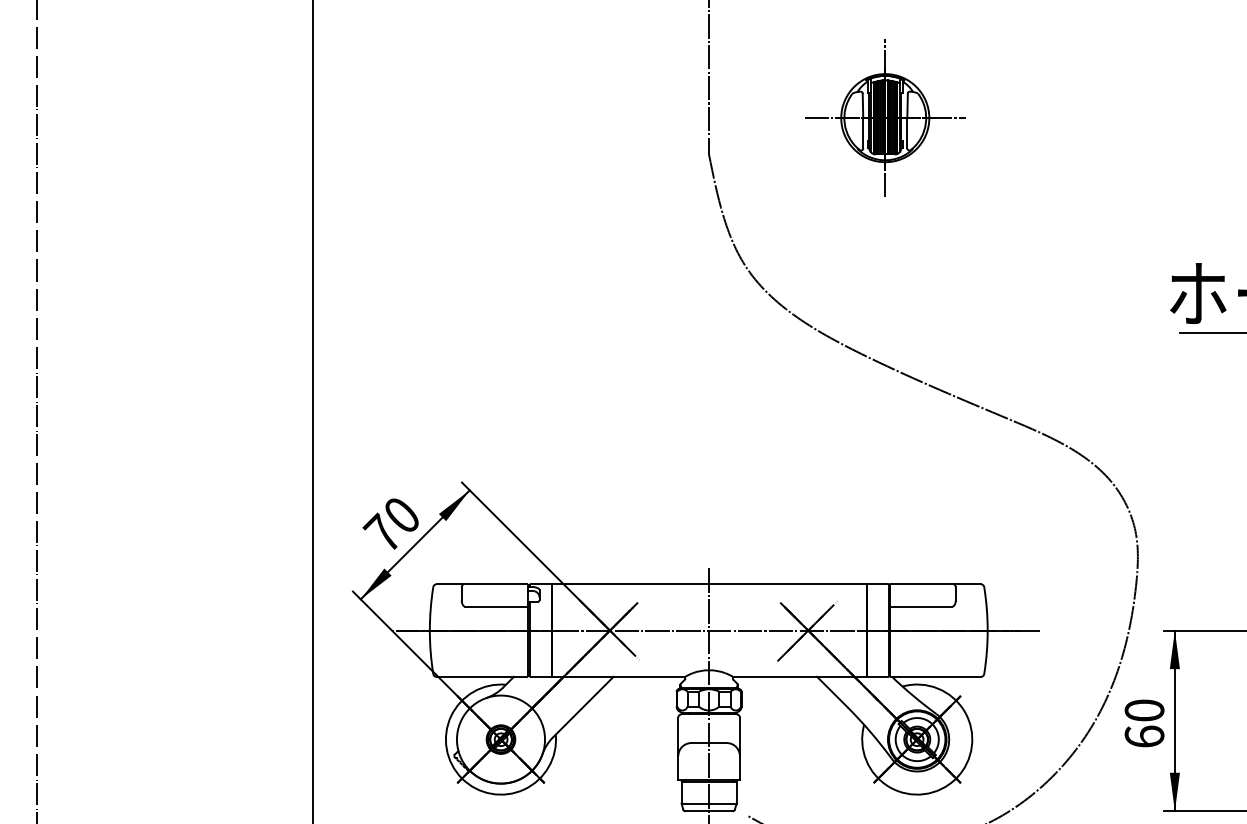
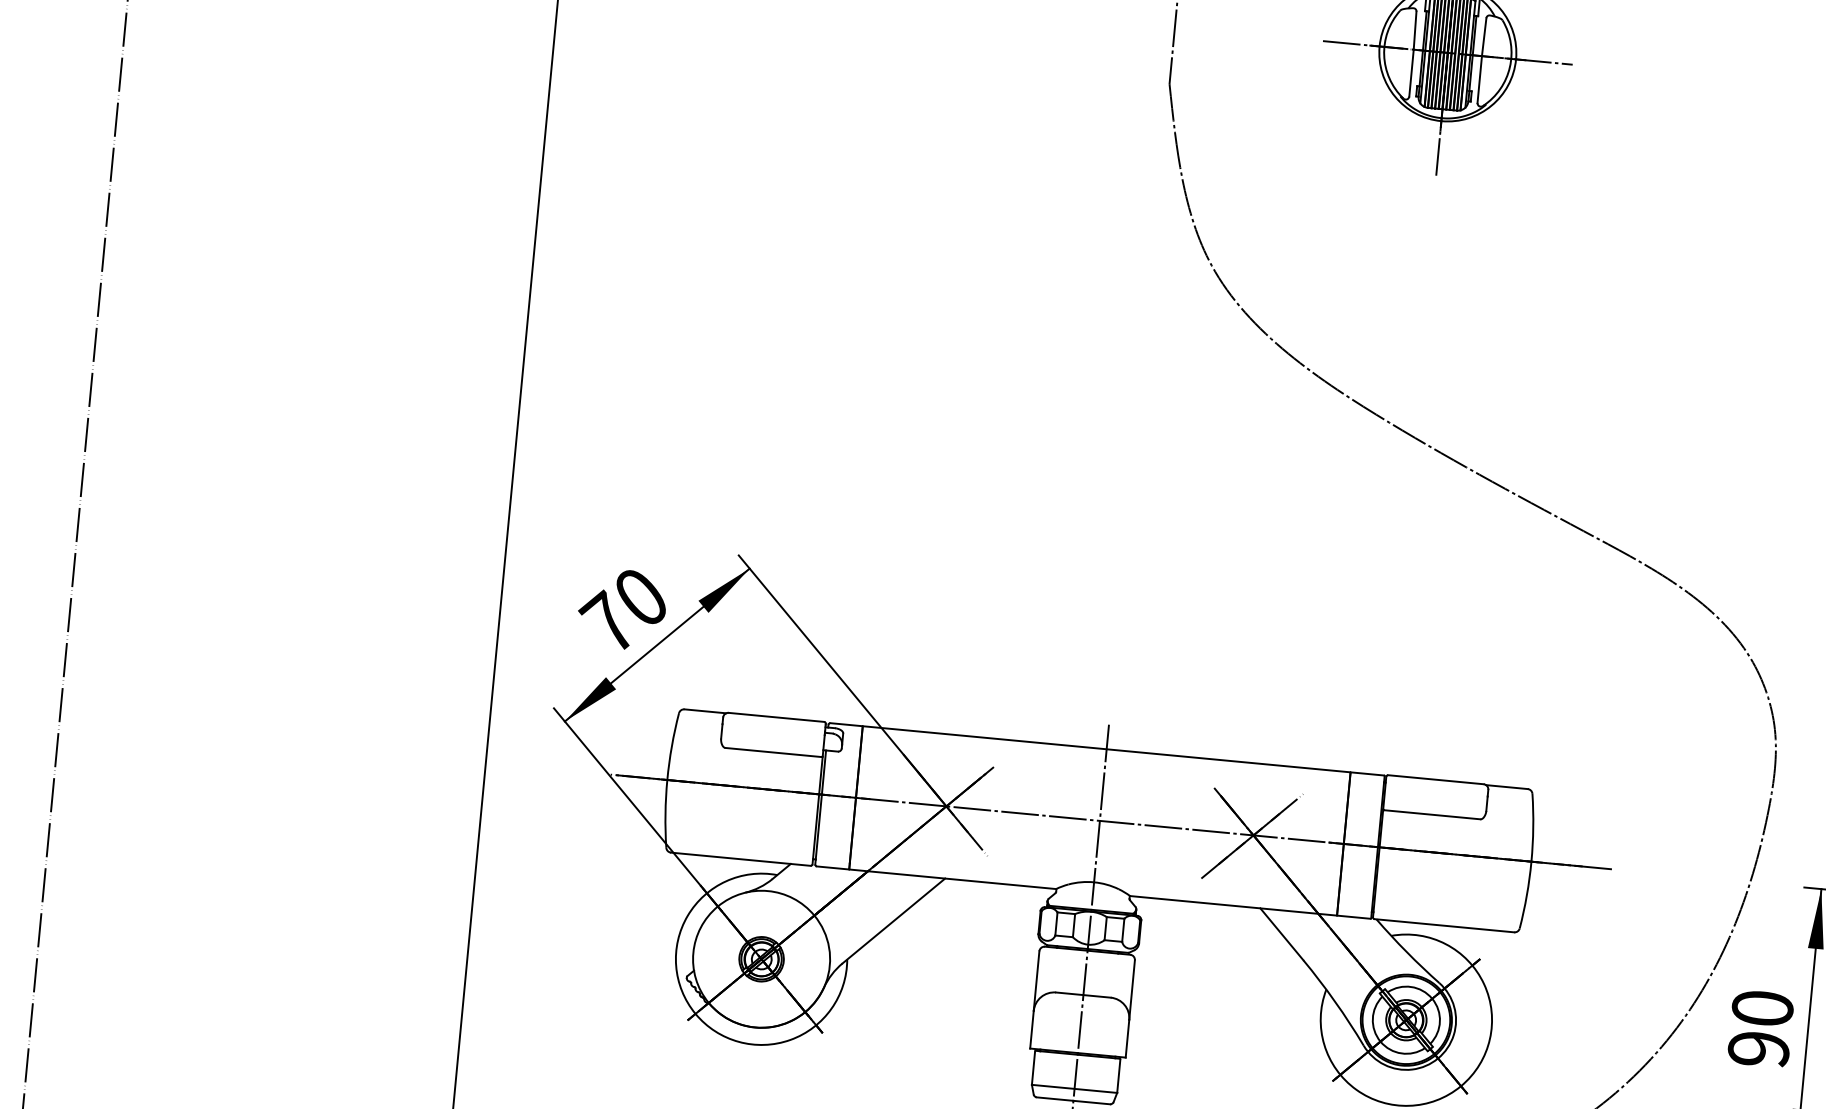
text: (1144, 736) -> (1758, 1048), 60 -> 90

